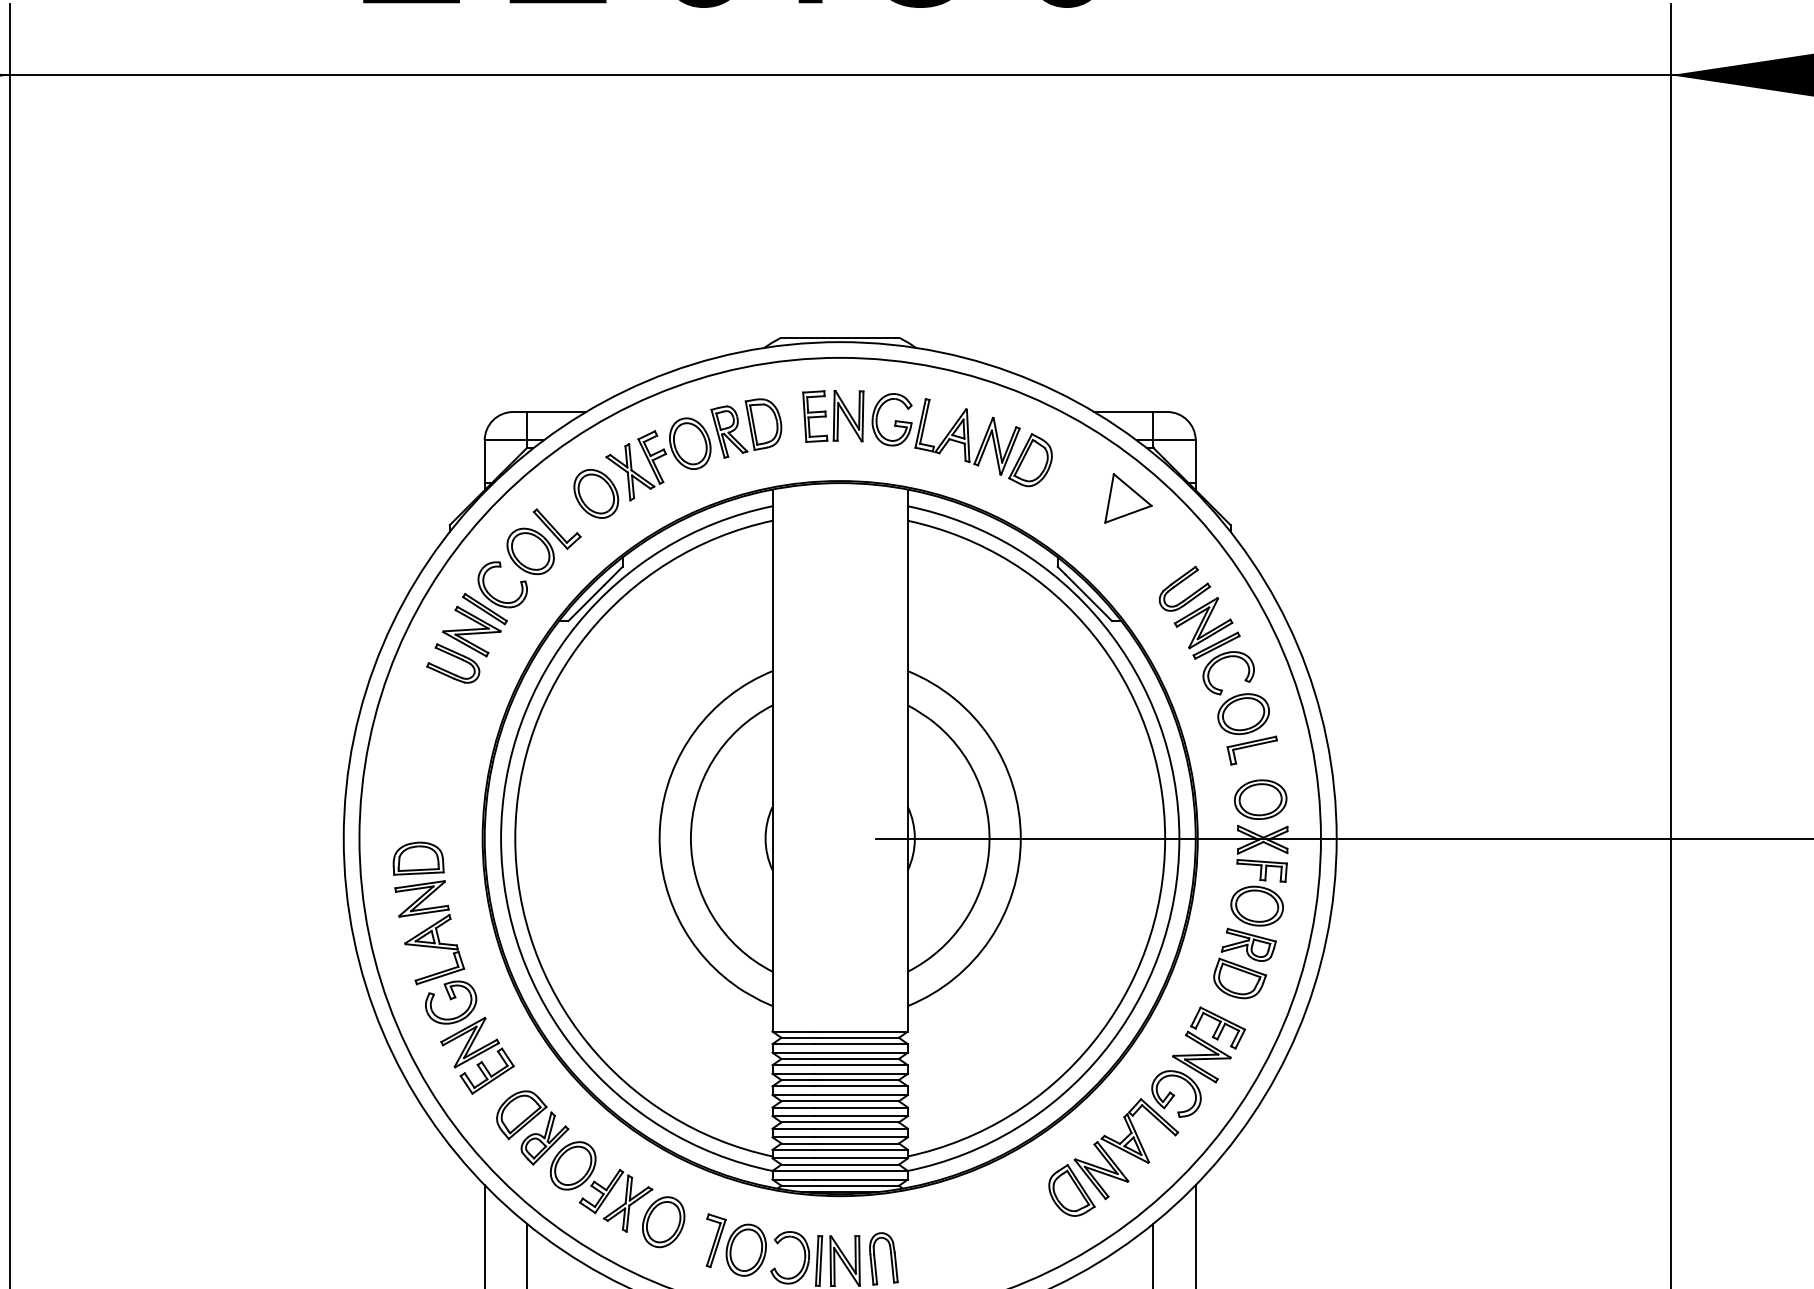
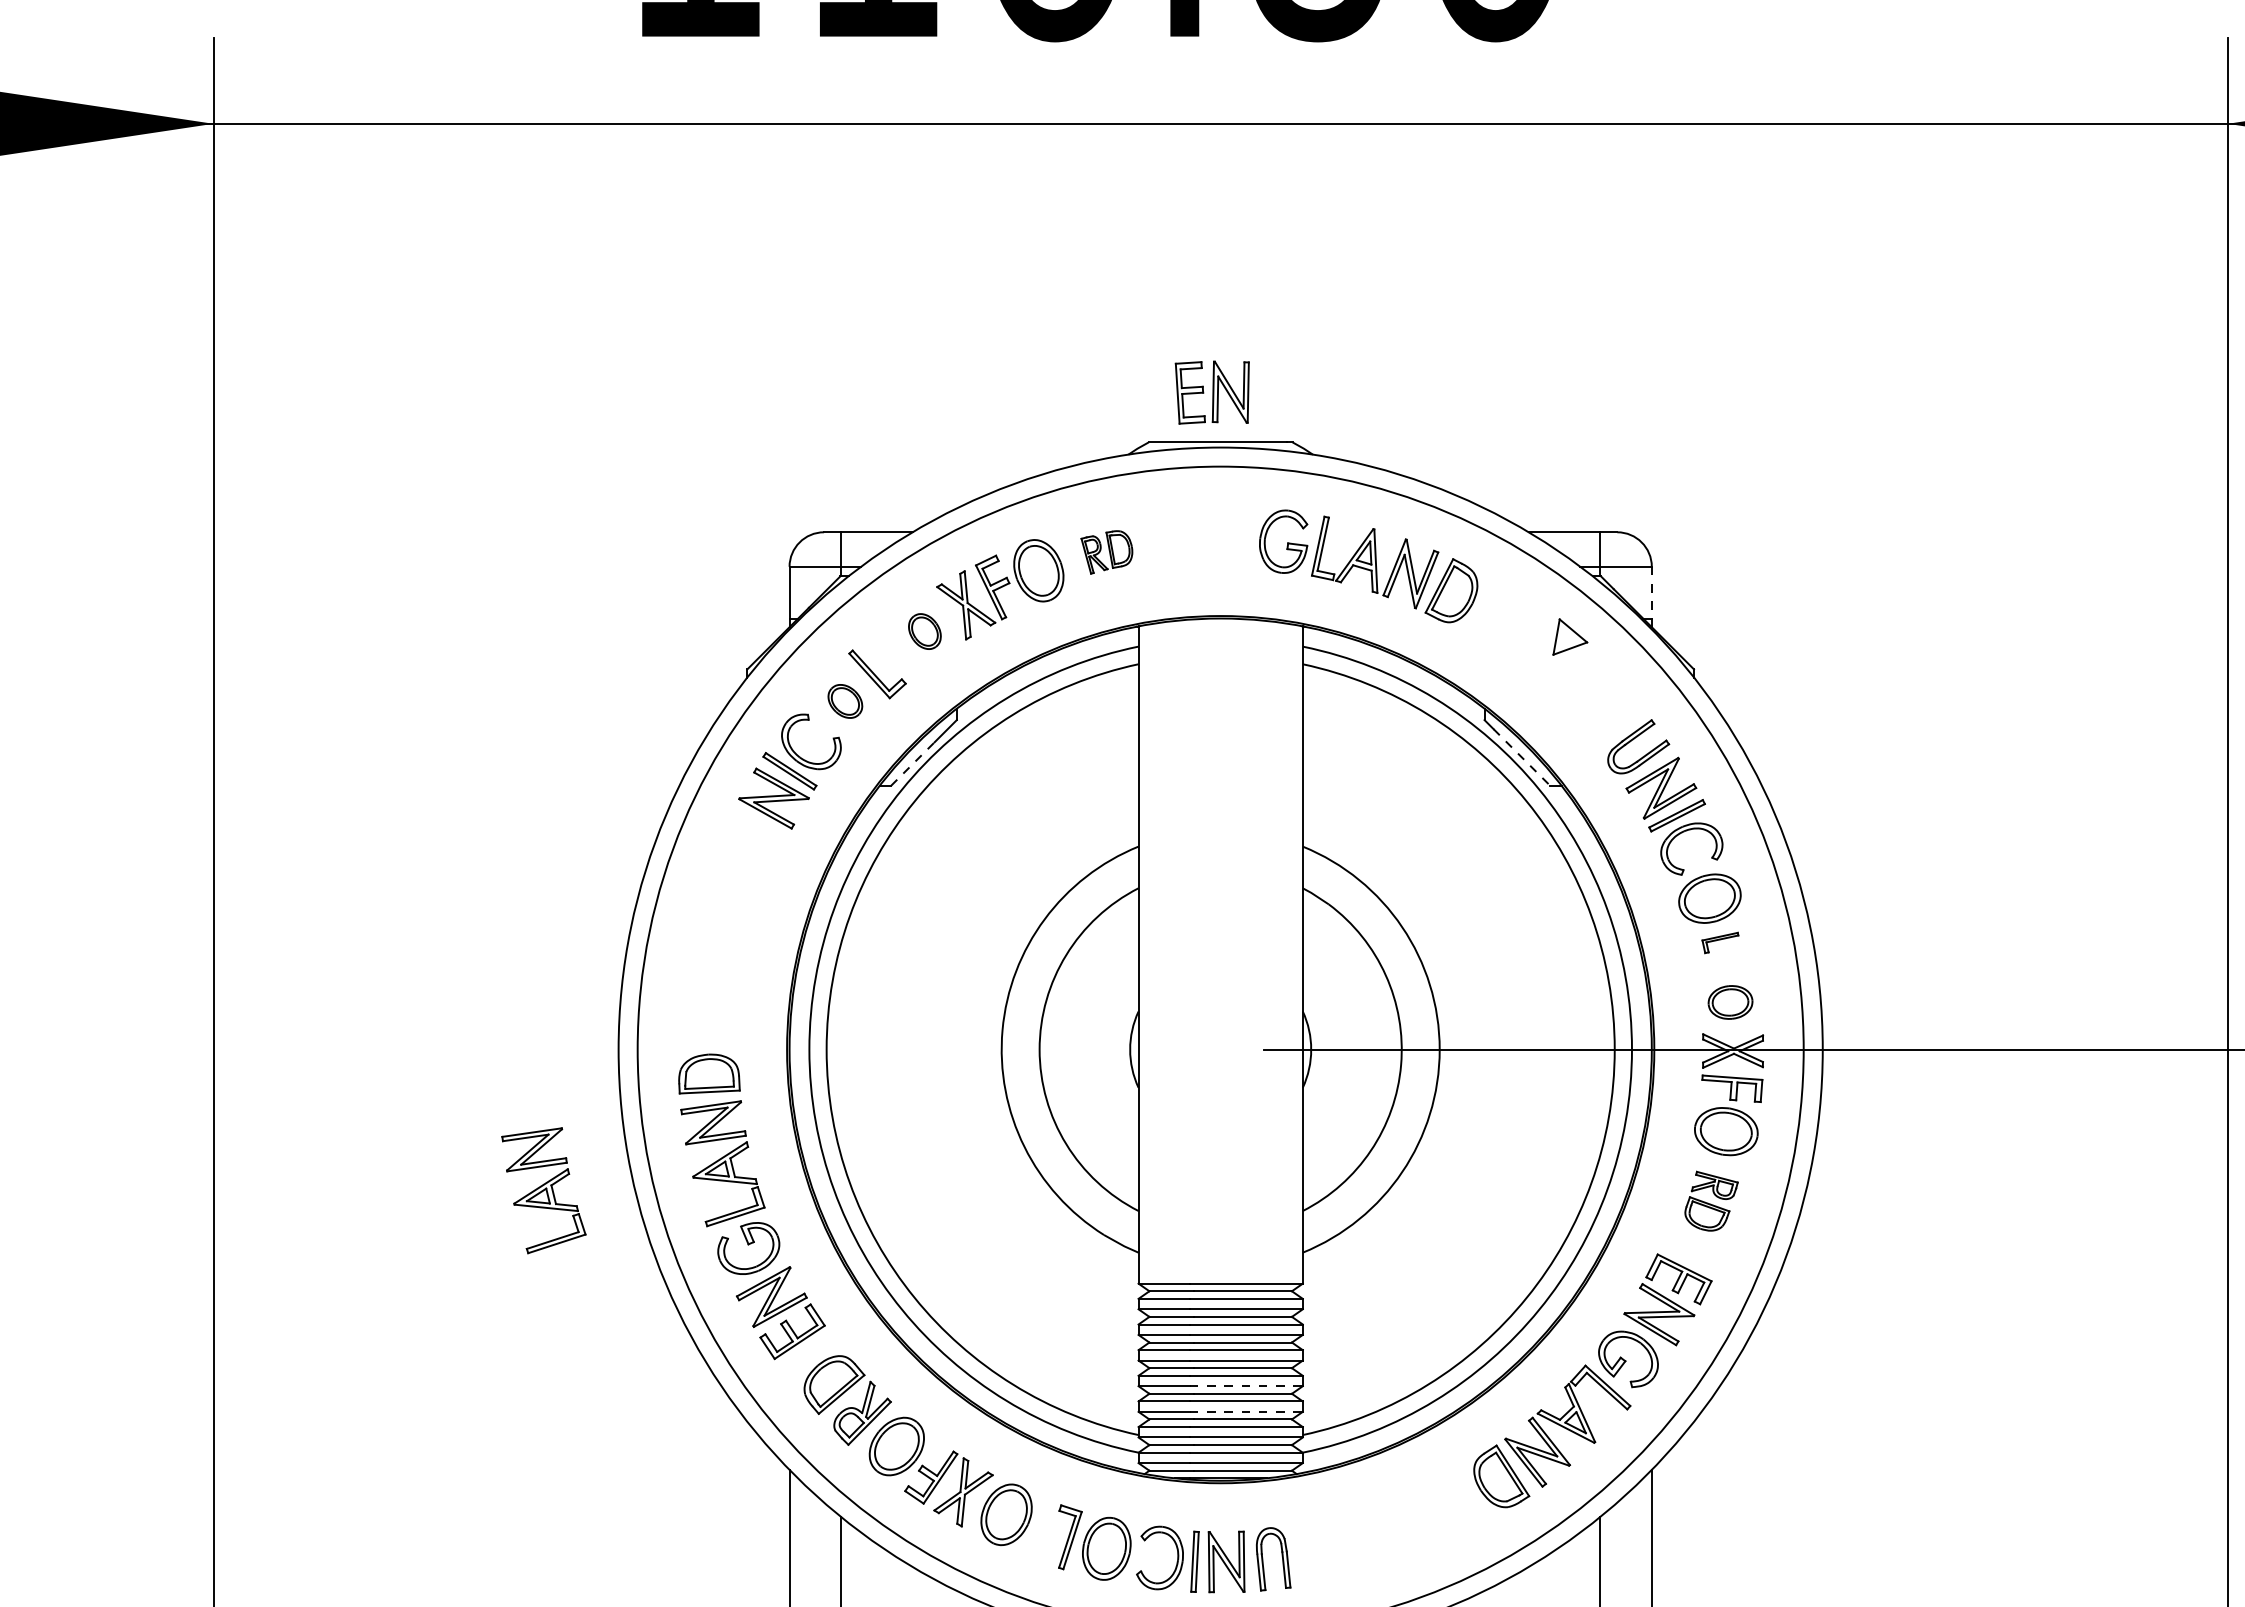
part: (832, 416) -> (1211, 392), moved
part: (746, 428) -> (1106, 552), size x0.6
line: (1195, 461) -> (1651, 592), solid -> dashed
part: (595, 493) -> (924, 631), size x0.6
part: (1128, 497) -> (1570, 636), size x0.6
part: (530, 551) -> (845, 701), size x0.6
line: (1089, 597) -> (1522, 757), solid -> dashed
line: (586, 603) -> (912, 764), solid -> dashed
part: (455, 657) -> (754, 830), removed
part: (1252, 750) -> (1720, 942), size x0.6
part: (1260, 799) -> (1730, 1002), size x0.7
part: (281, 954) -> (543, 1190), added
part: (1244, 963) -> (1711, 1201), size x0.7
line: (861, 1116) -> (1246, 1386), solid -> dashed
line: (861, 1136) -> (1246, 1411), solid -> dashed

